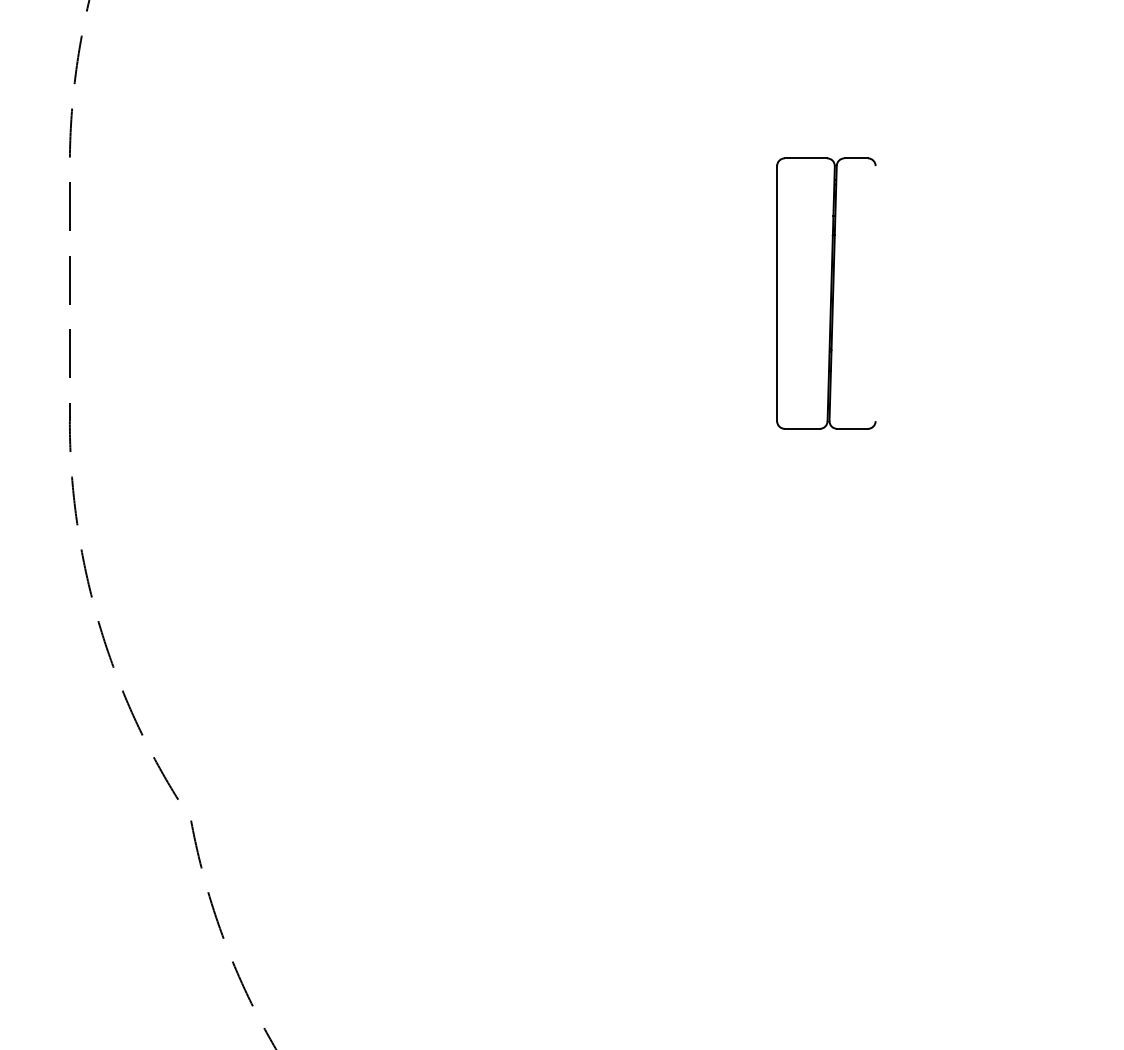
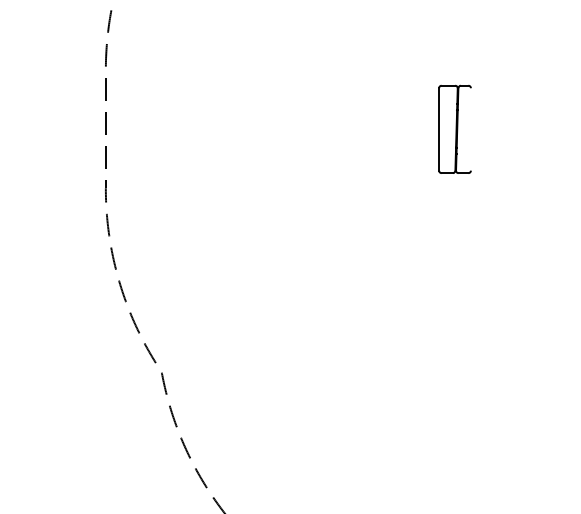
part: (825, 293) -> (454, 129), size x0.7

